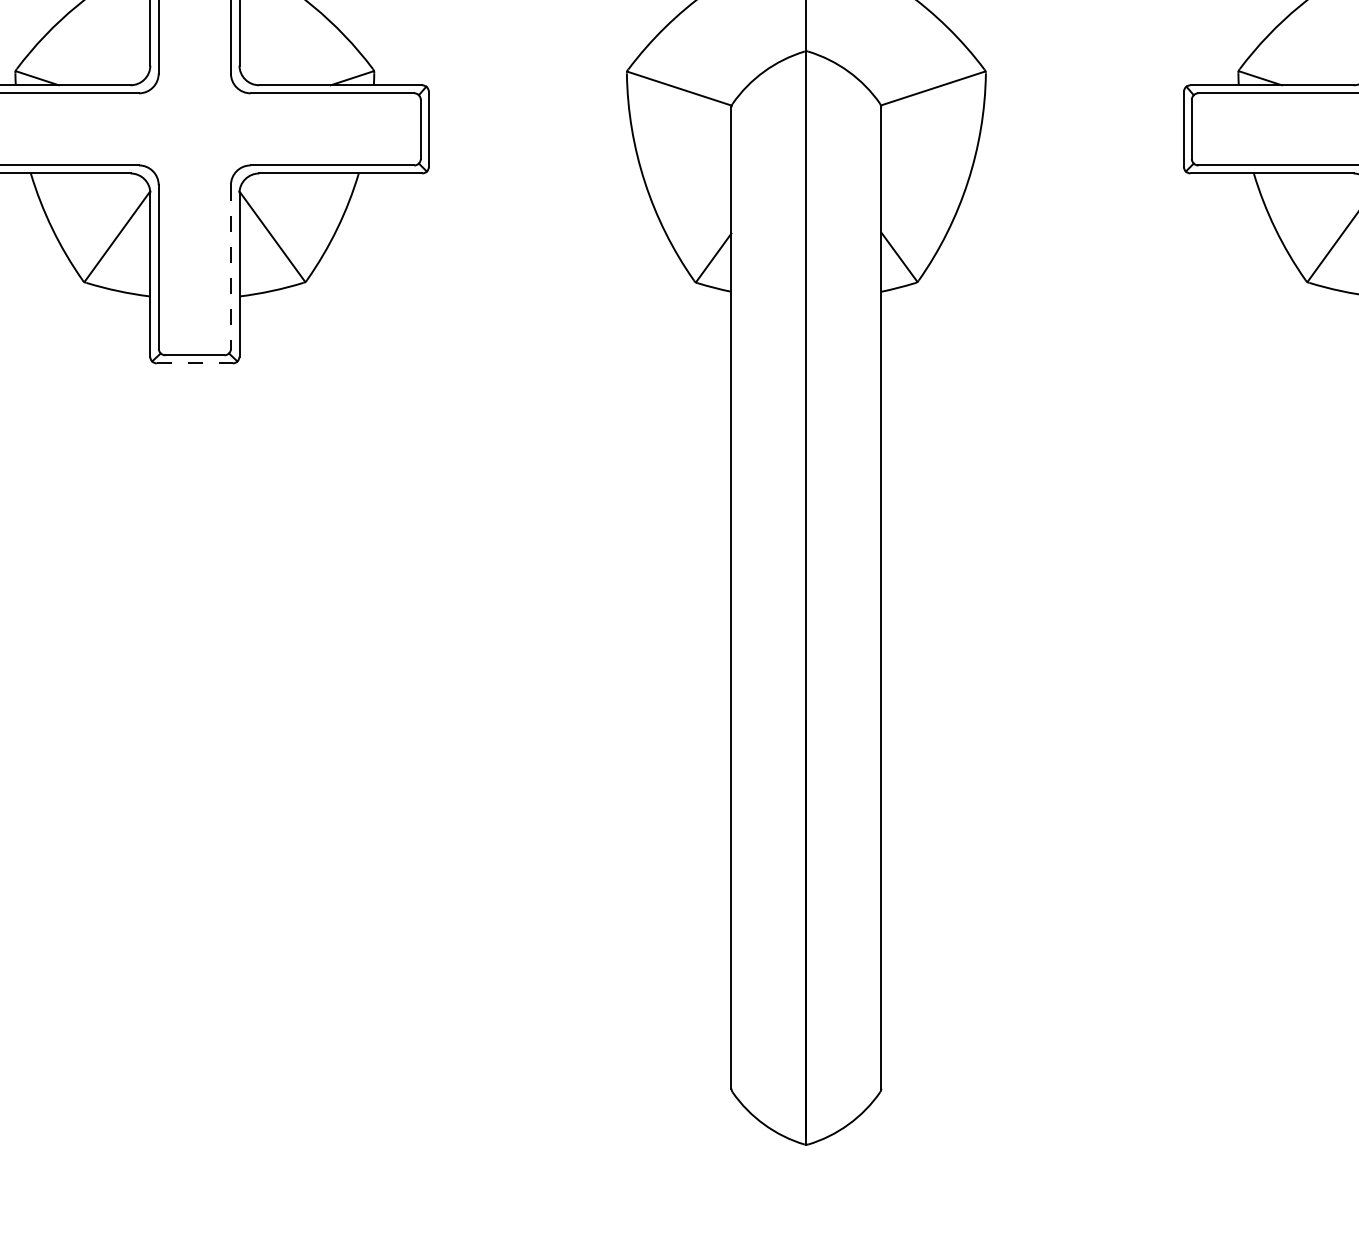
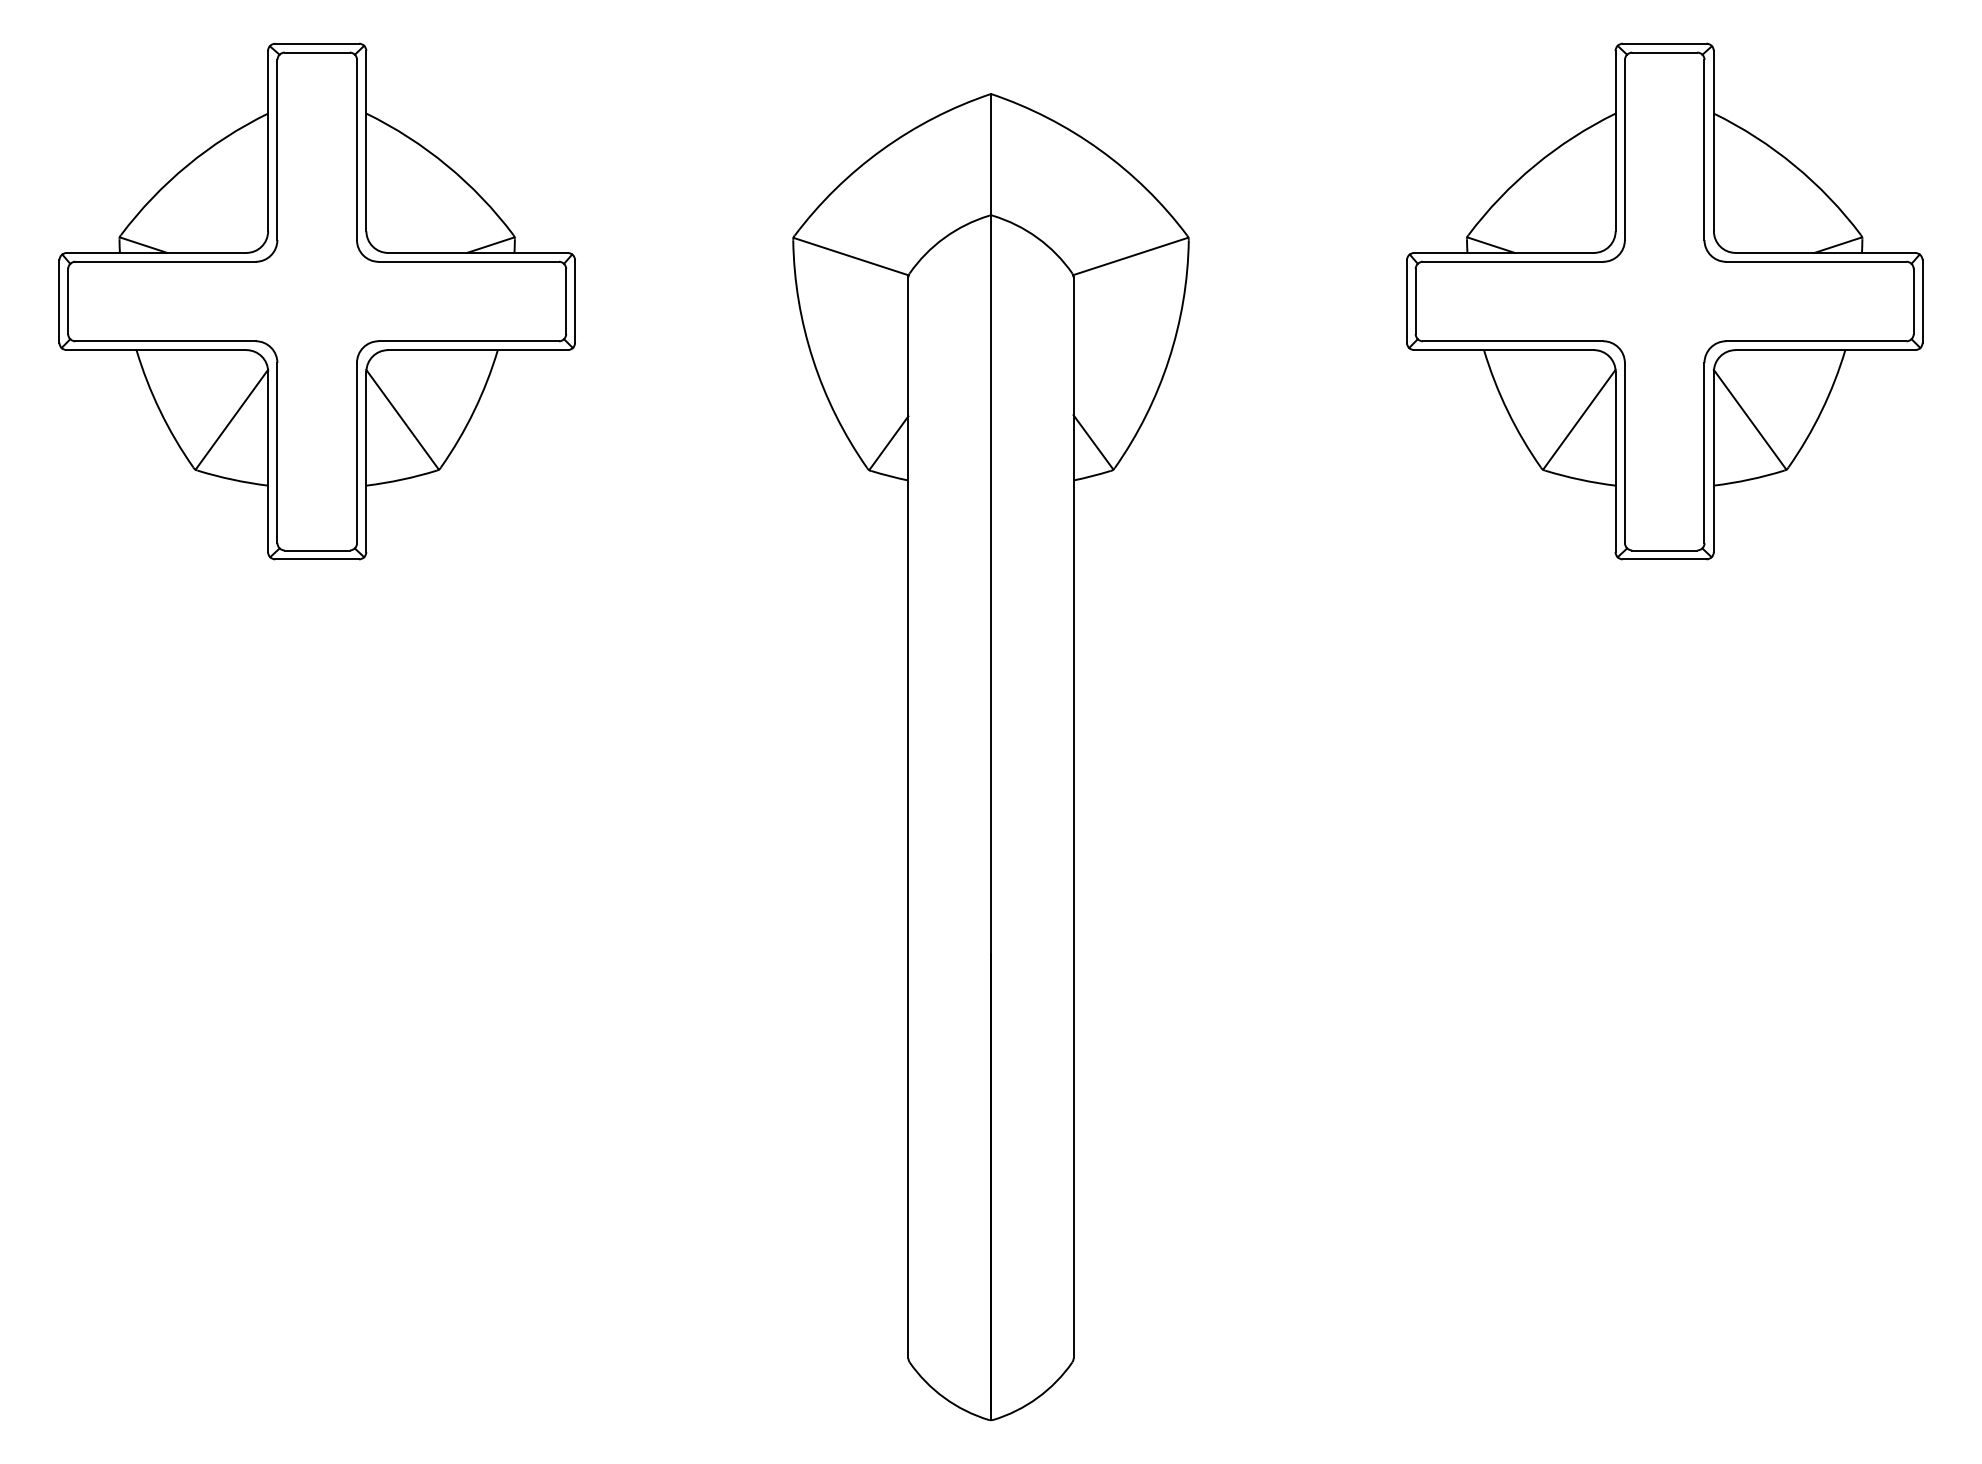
line: (230, 267) -> (356, 453), dashed -> solid
line: (195, 363) -> (317, 559), dashed -> solid

